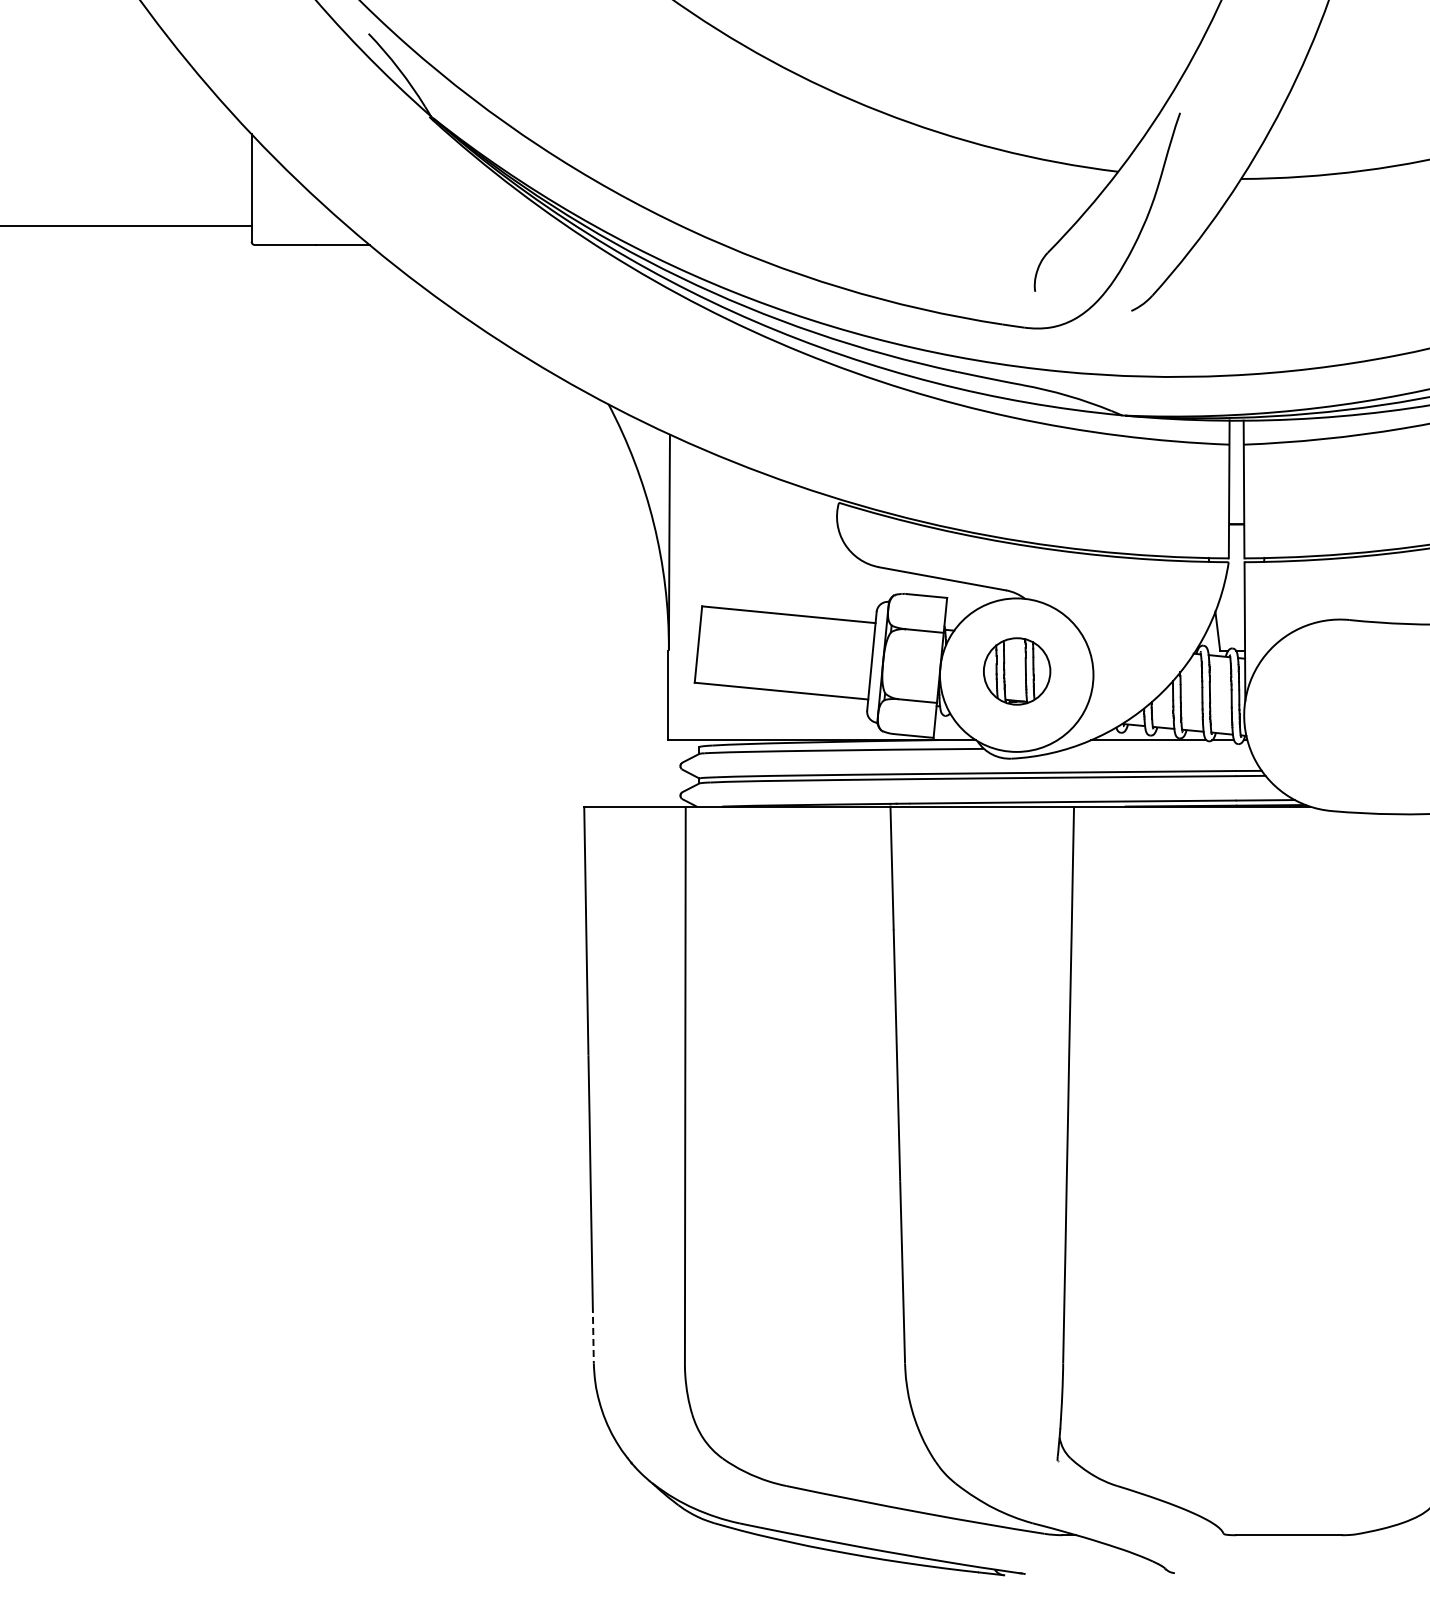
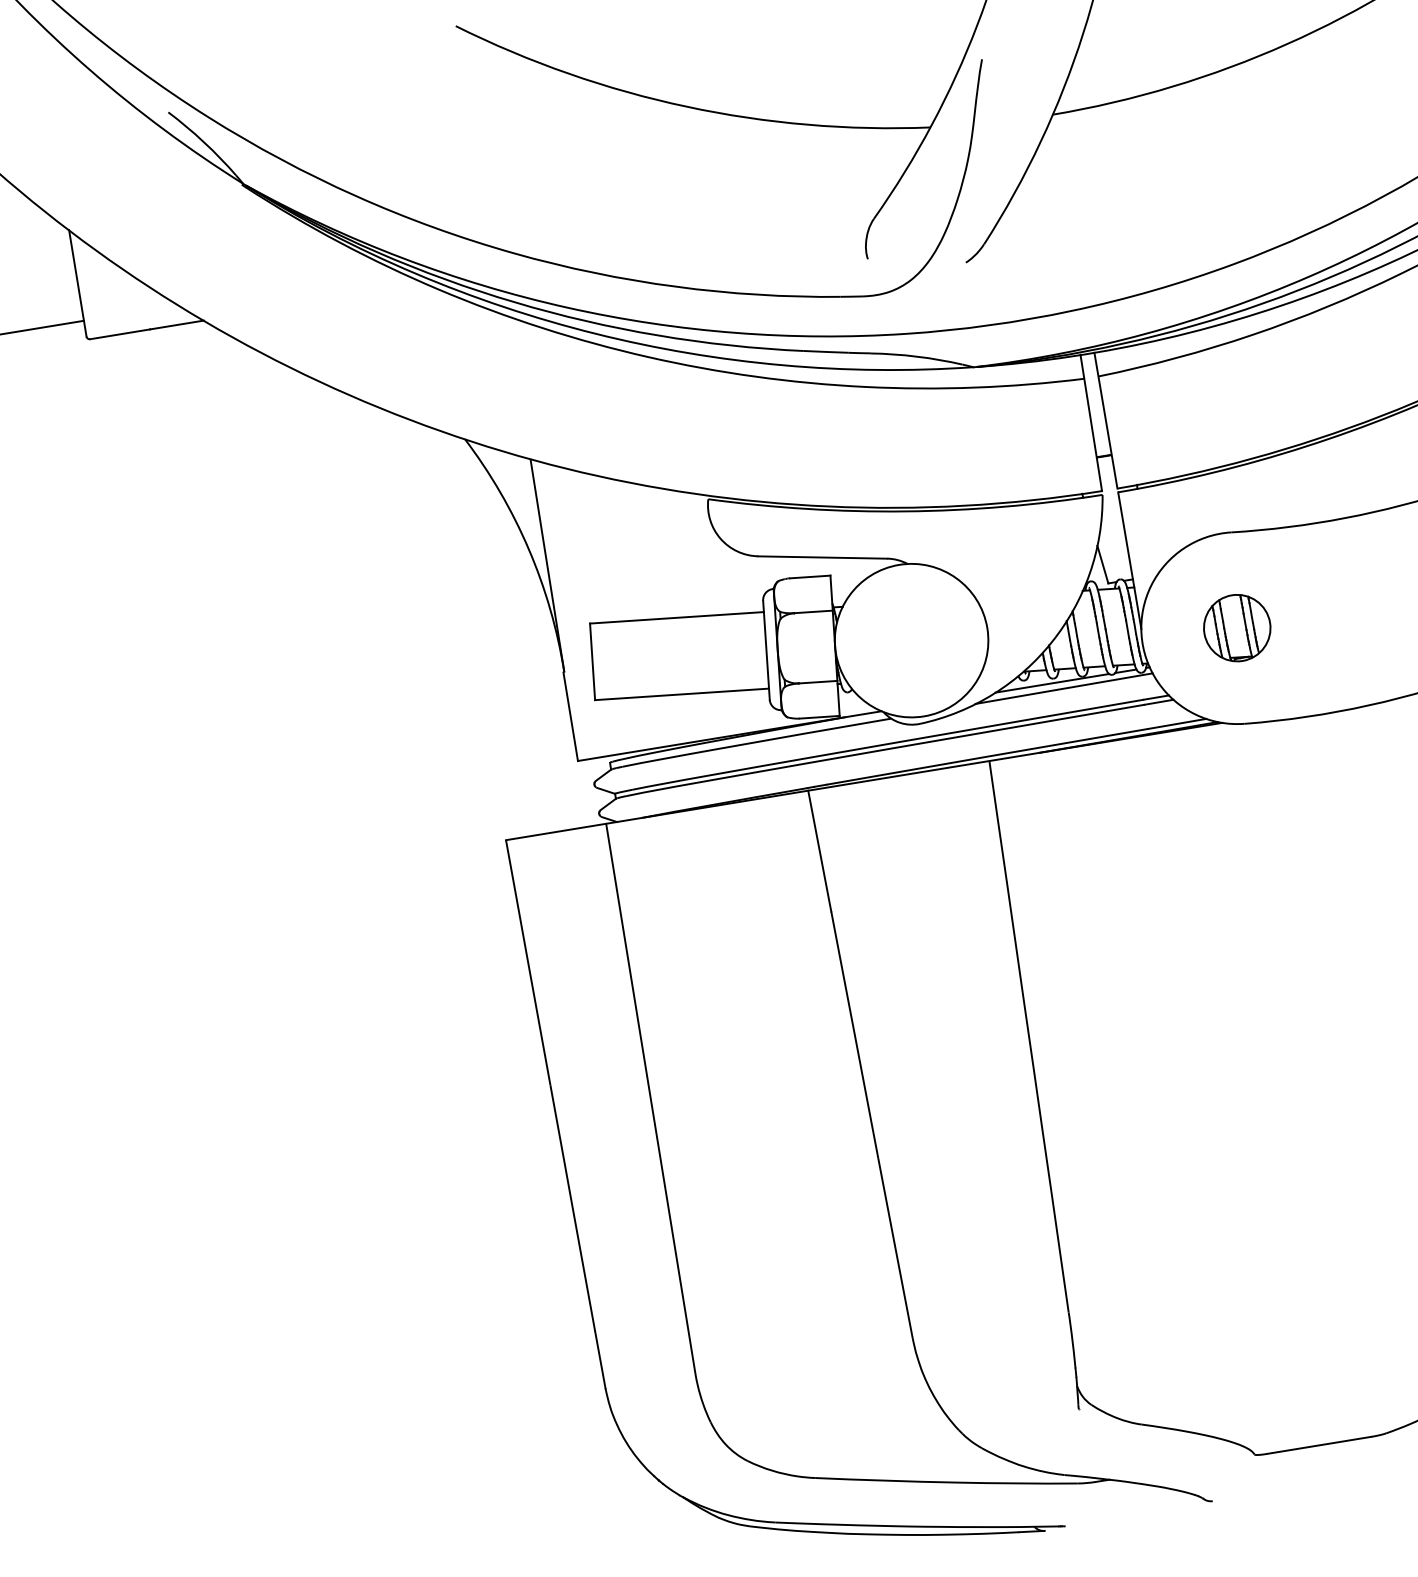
part: (1017, 671) -> (1237, 628), moved
line: (1159, 746) -> (1064, 687), added
line: (593, 1334) -> (600, 1359), dashed -> solid

